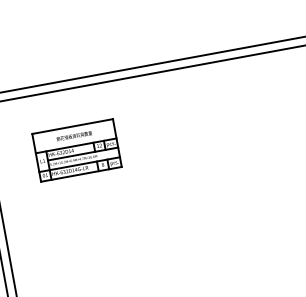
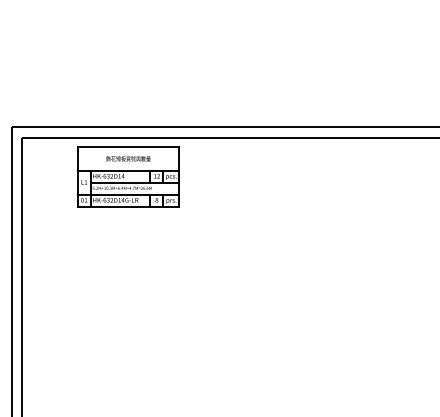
part: (76, 150) -> (128, 176), moved

